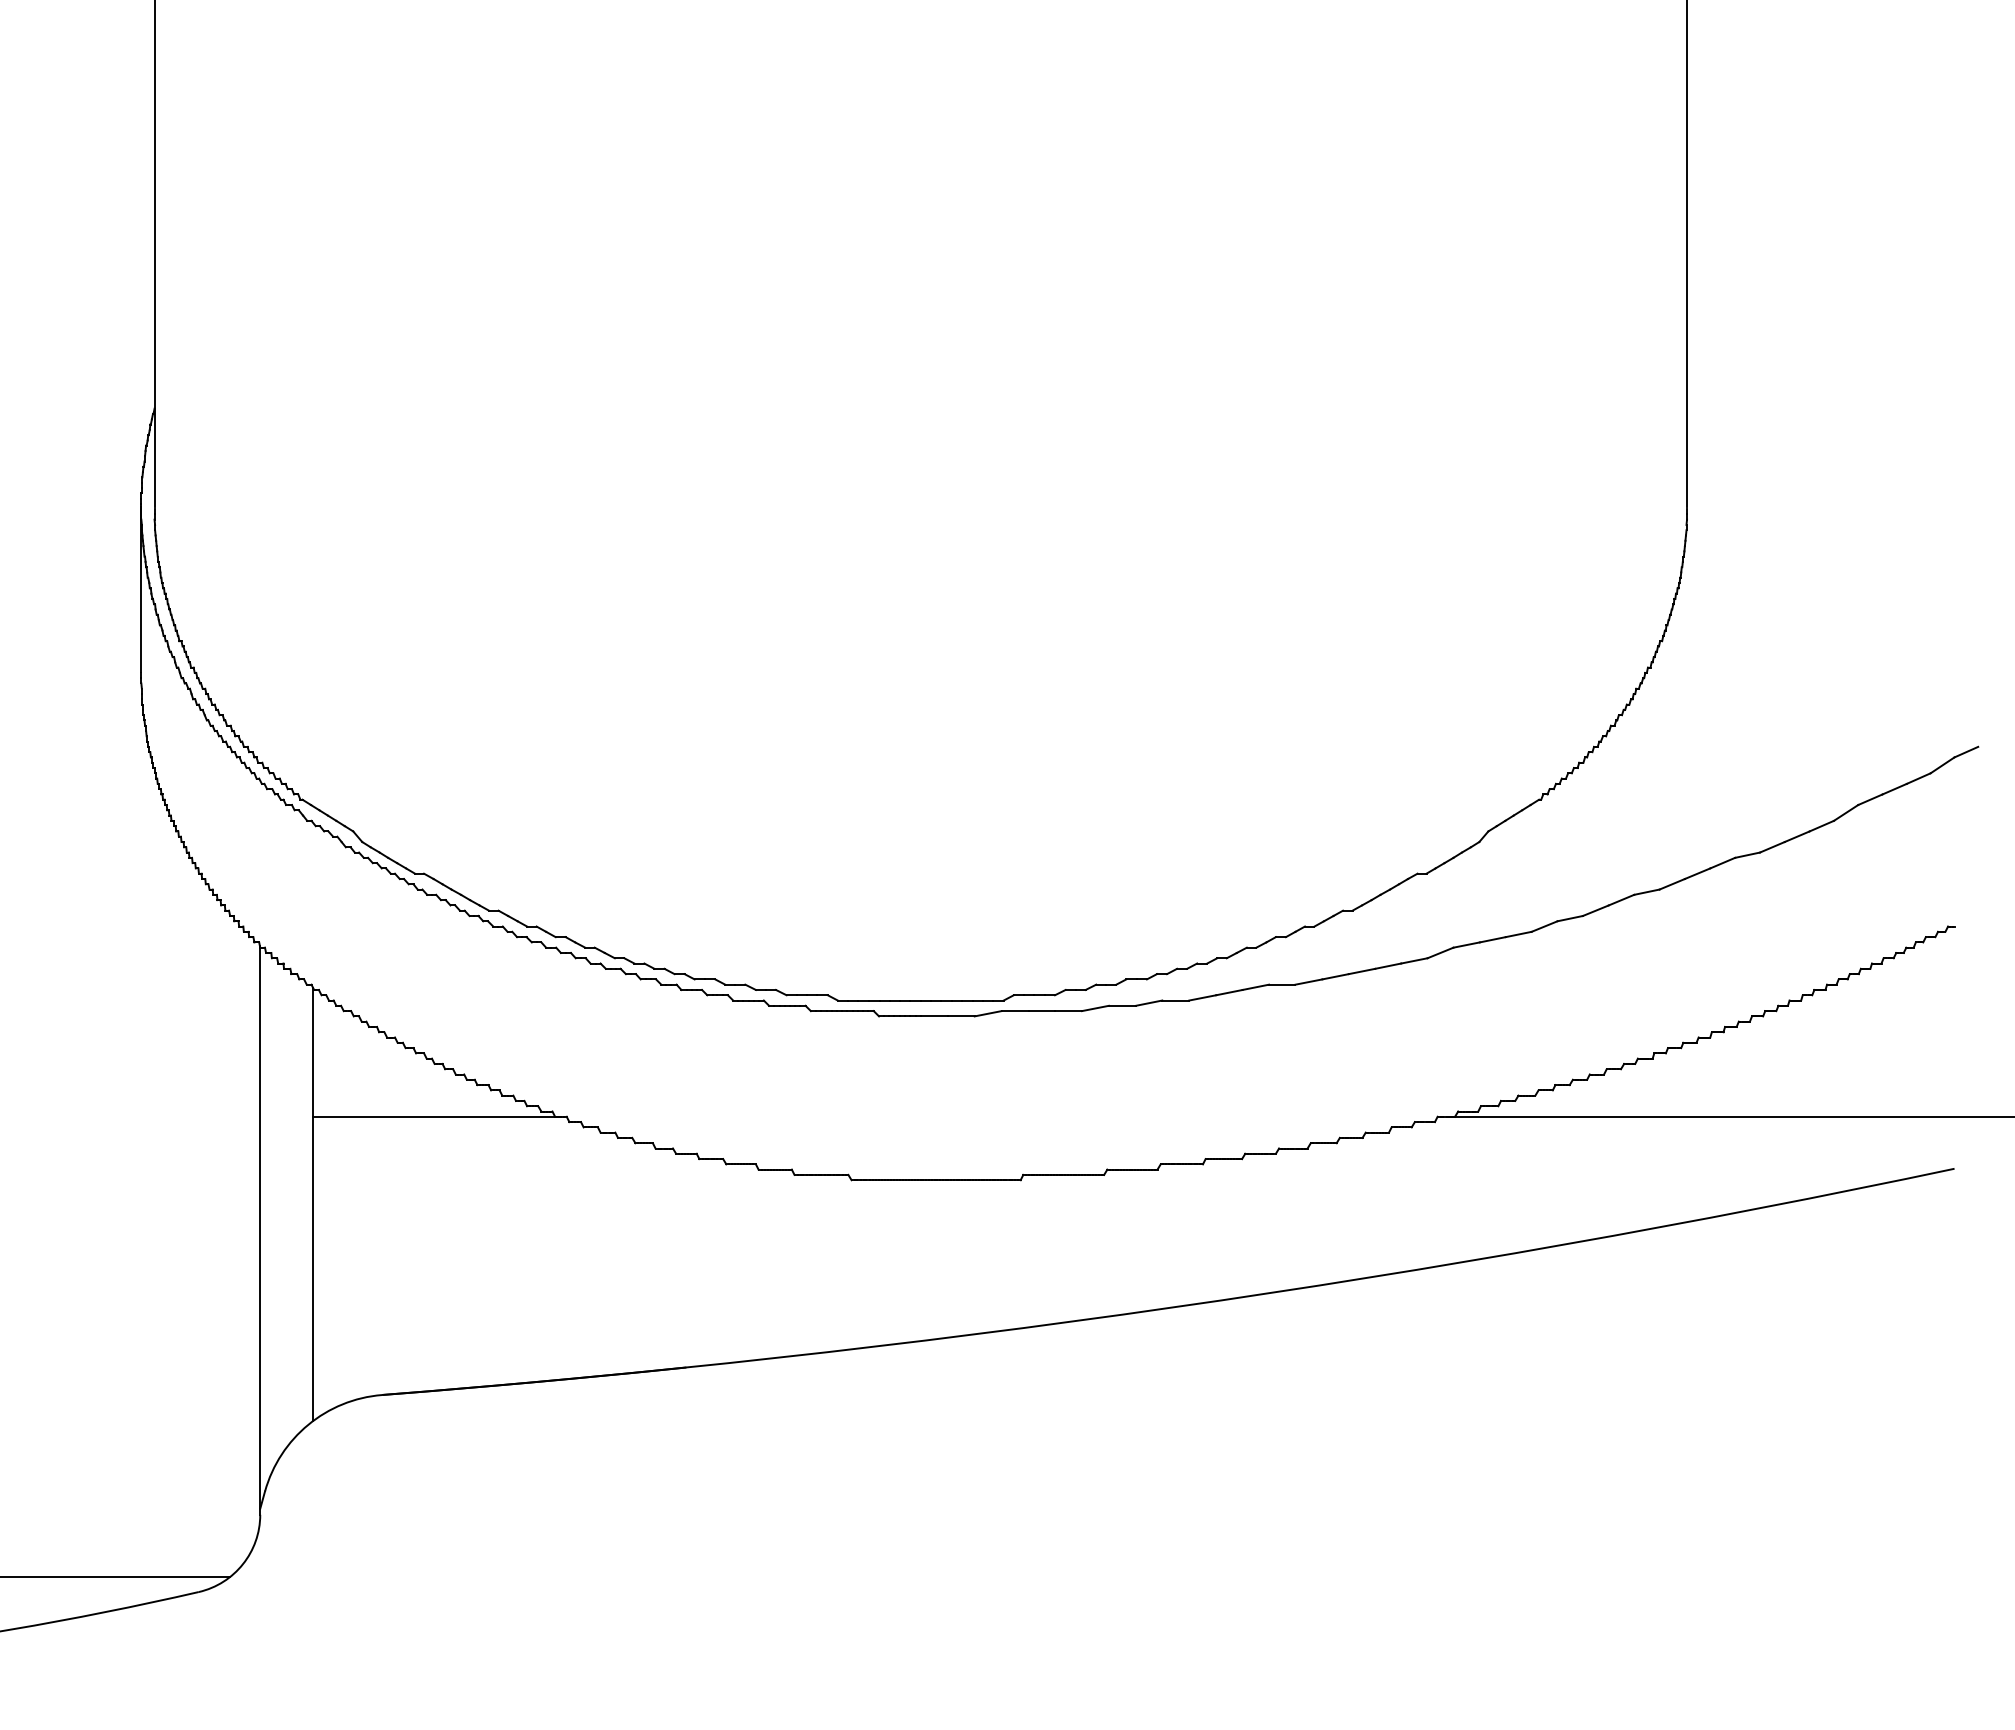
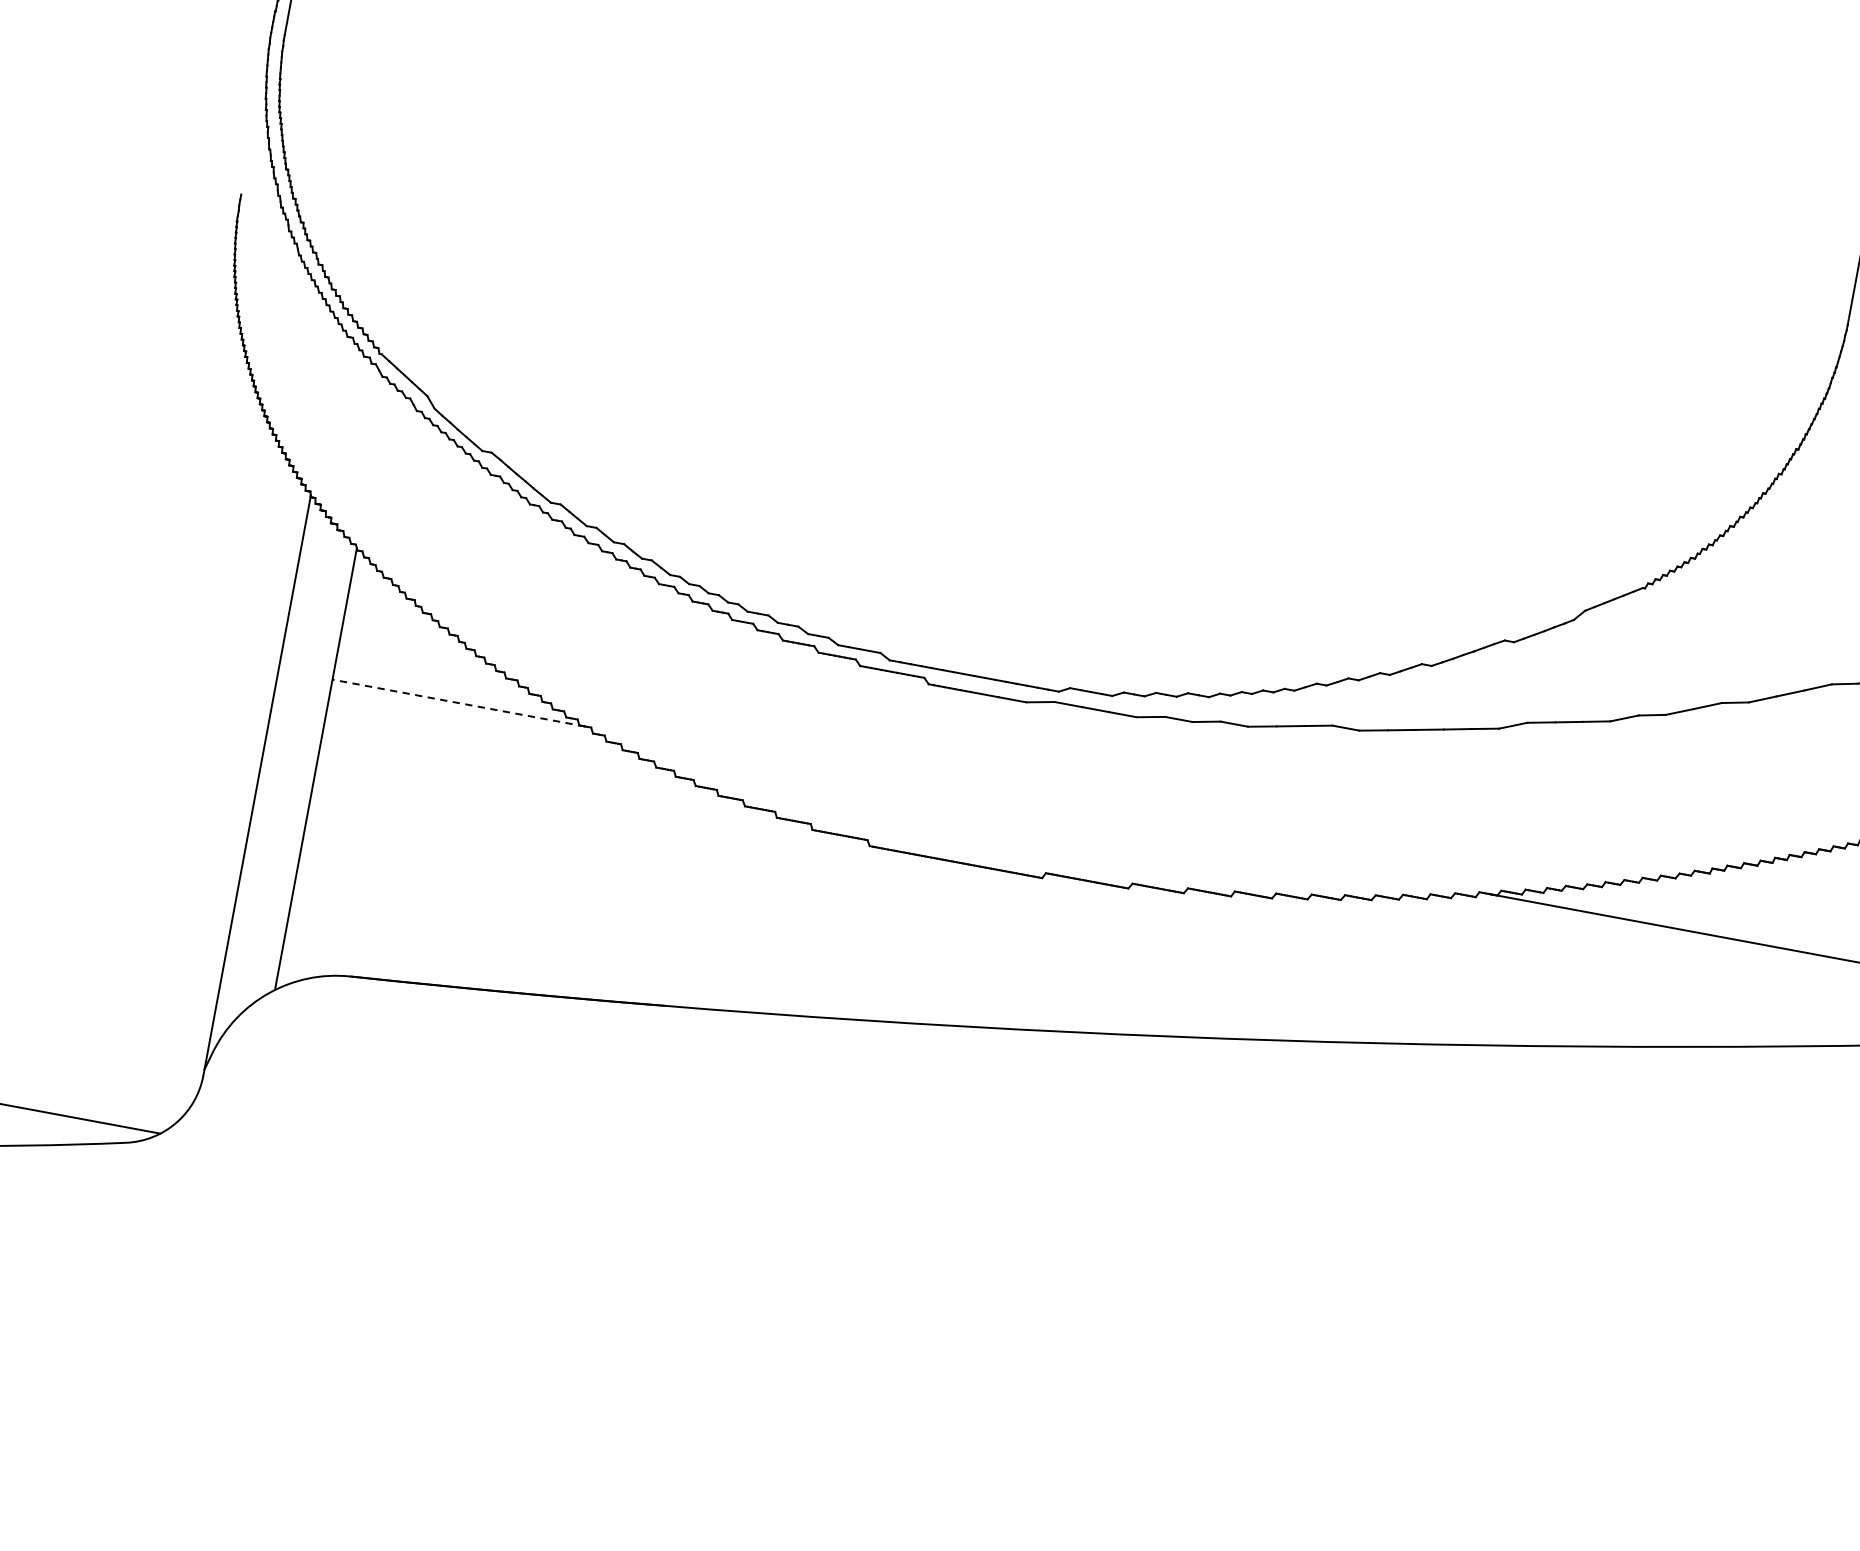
line: (141, 589) -> (257, 109), removed
line: (436, 1116) -> (458, 702), solid -> dashed

